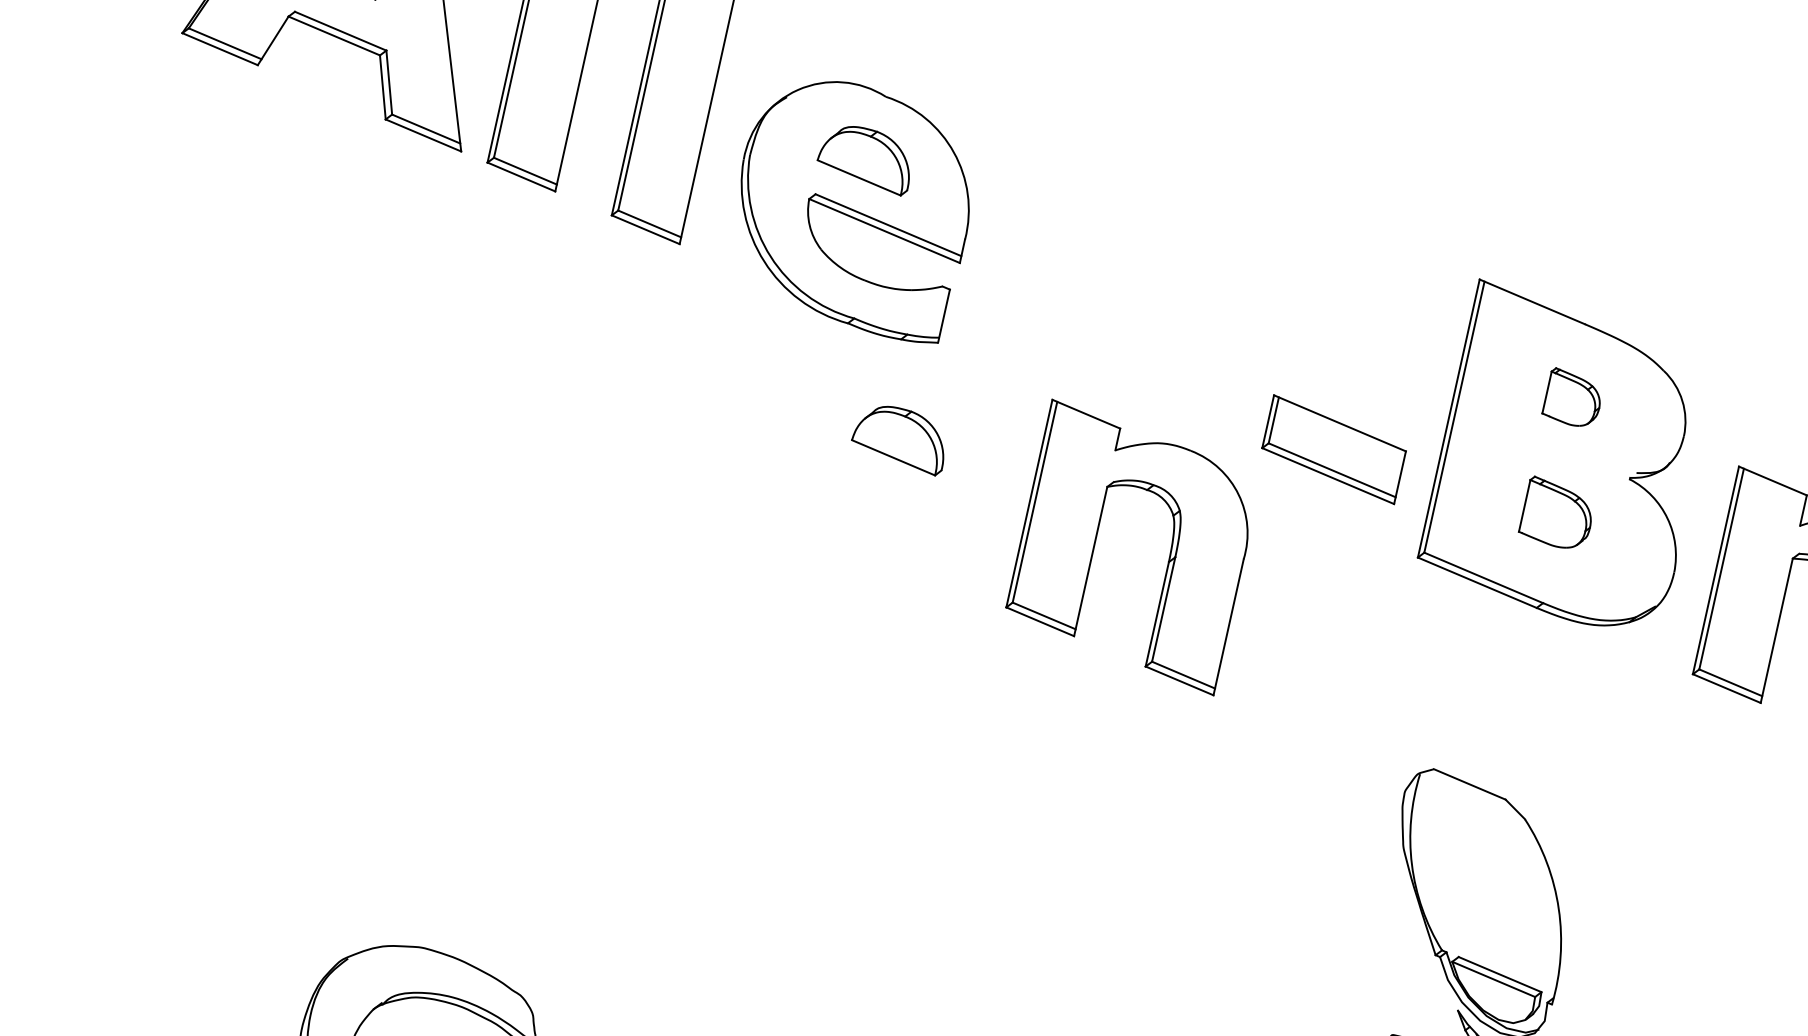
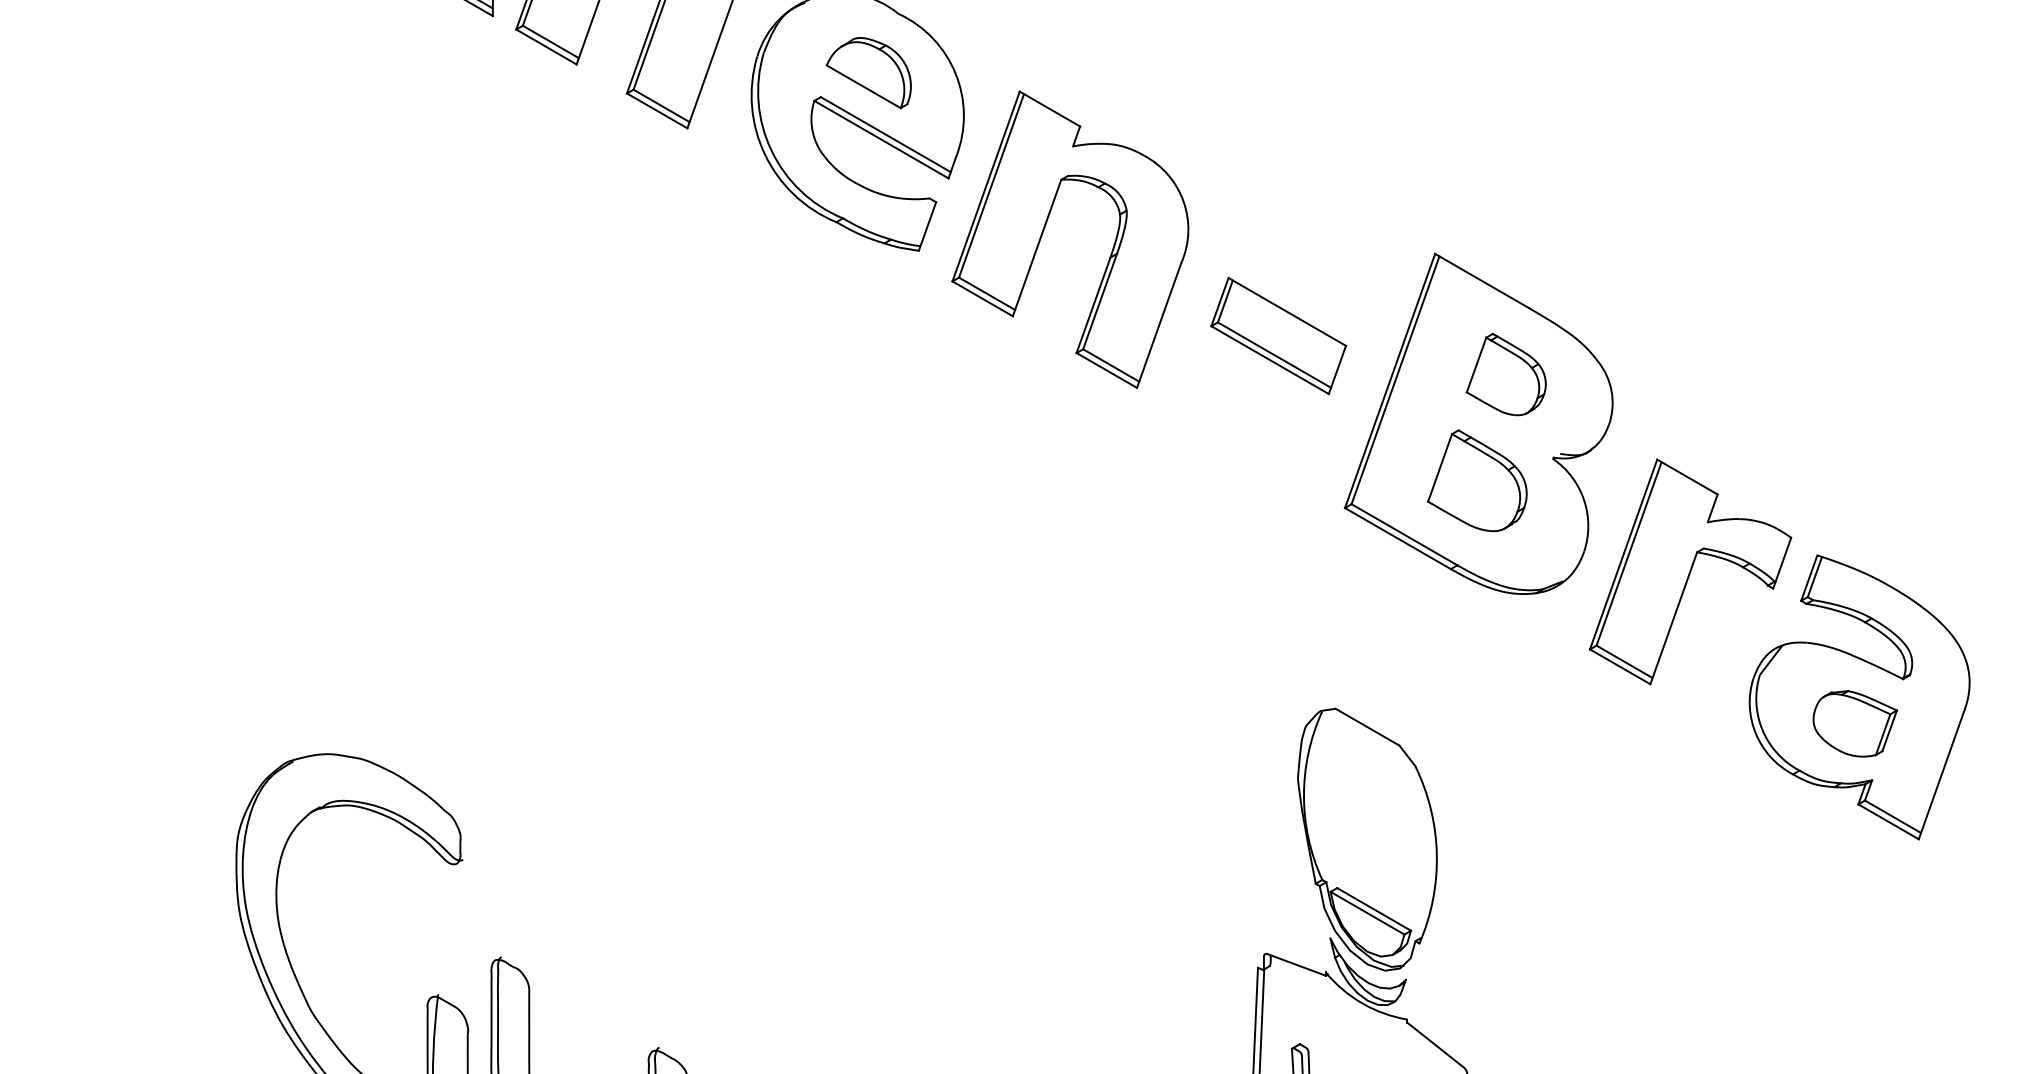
part: (1568, 396) -> (1505, 374), size x1.43
part: (896, 443) -> (868, 340), removed
part: (1333, 449) -> (1278, 335), moved
part: (1553, 511) -> (1477, 480), size x1.43
part: (1096, 542) -> (1044, 230), moved

